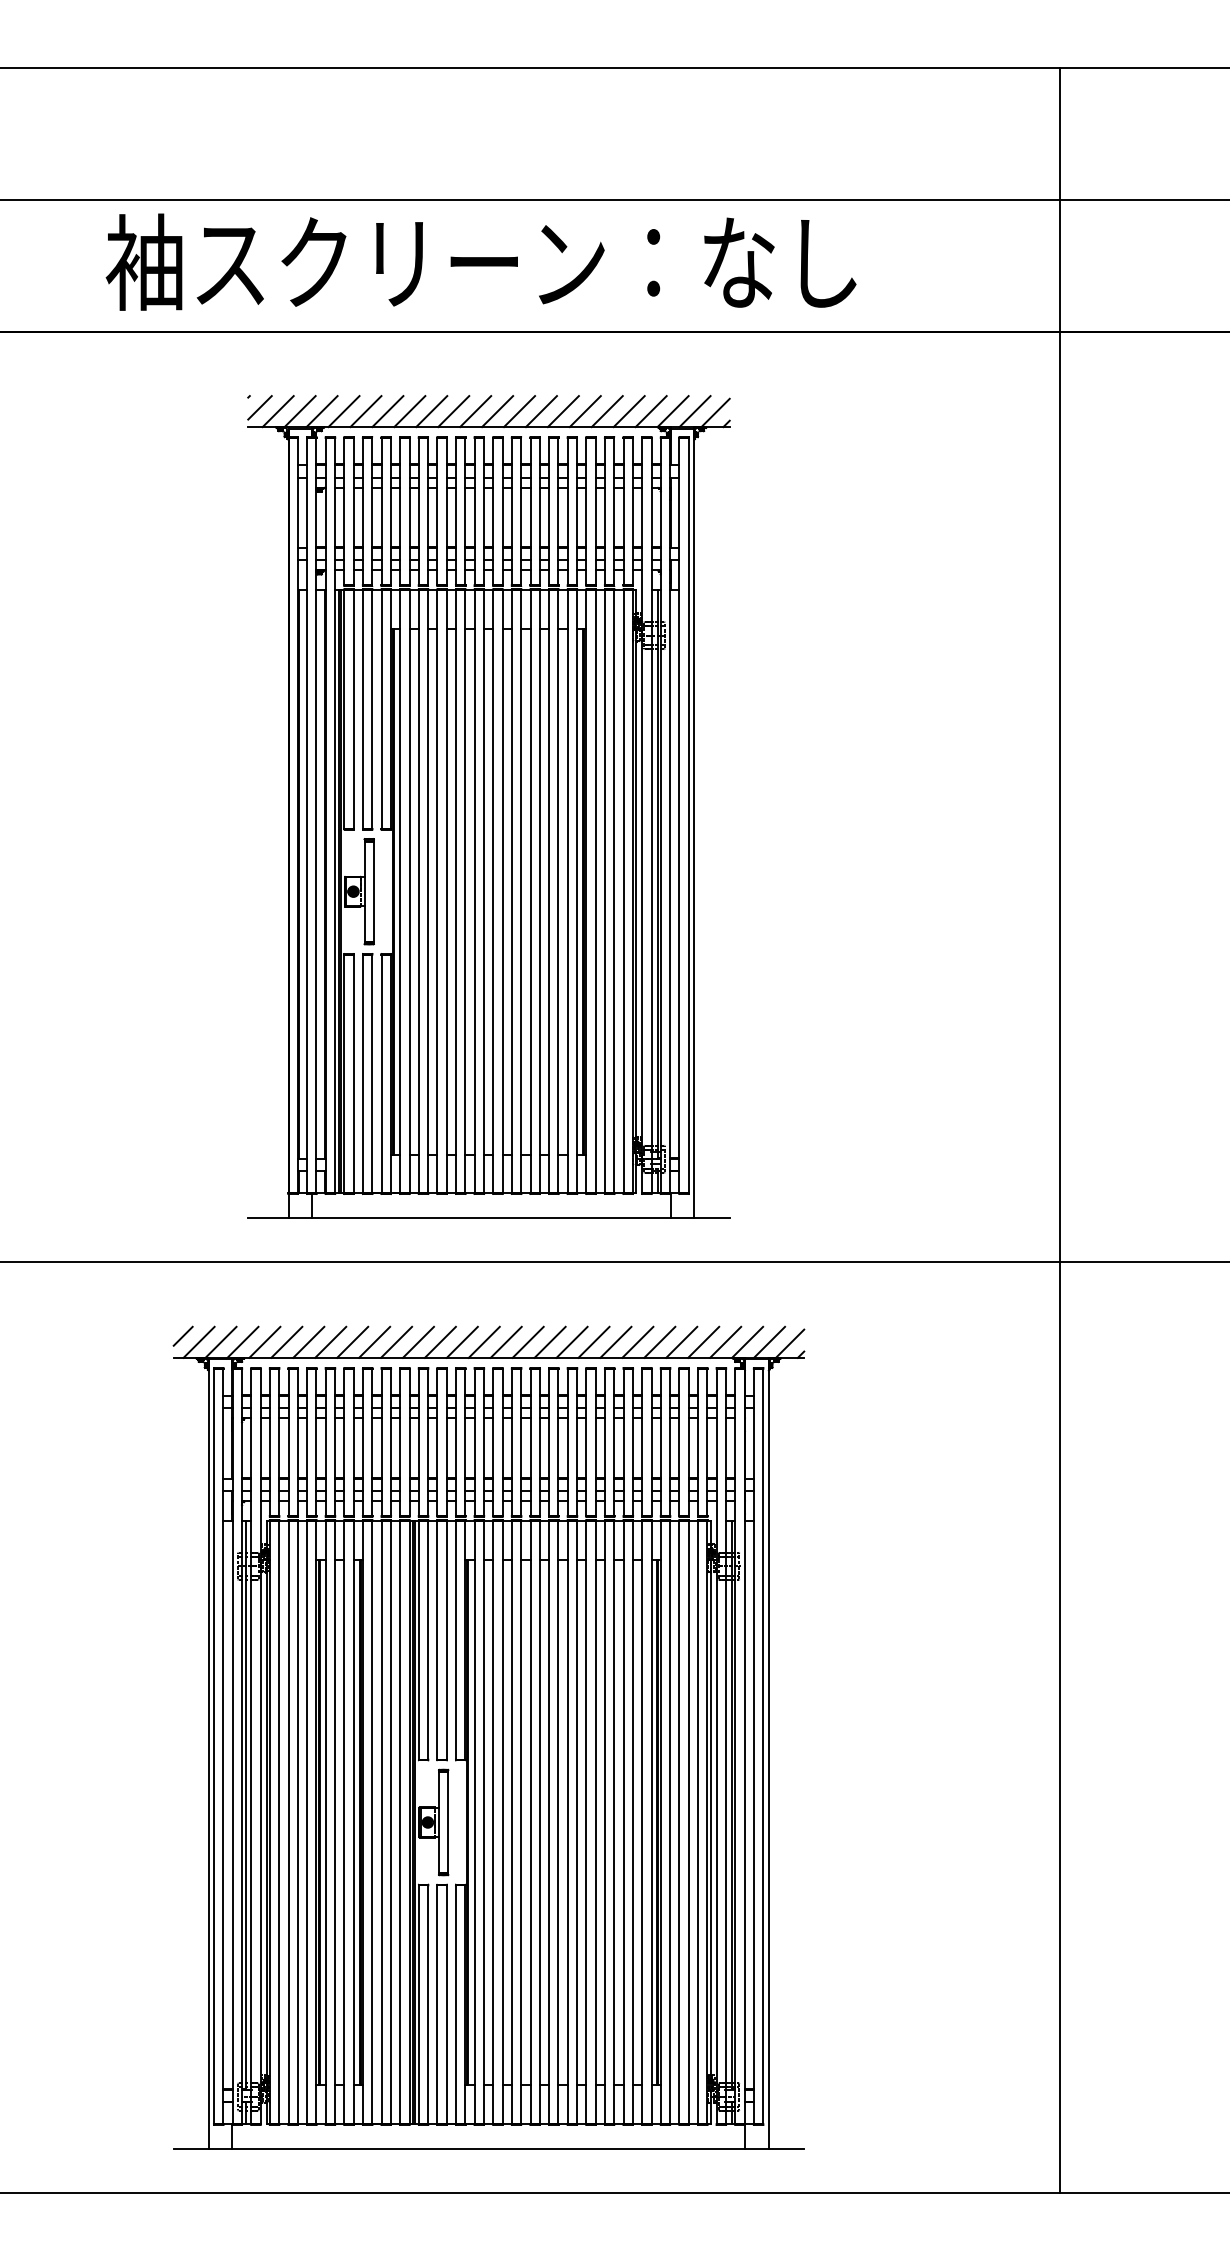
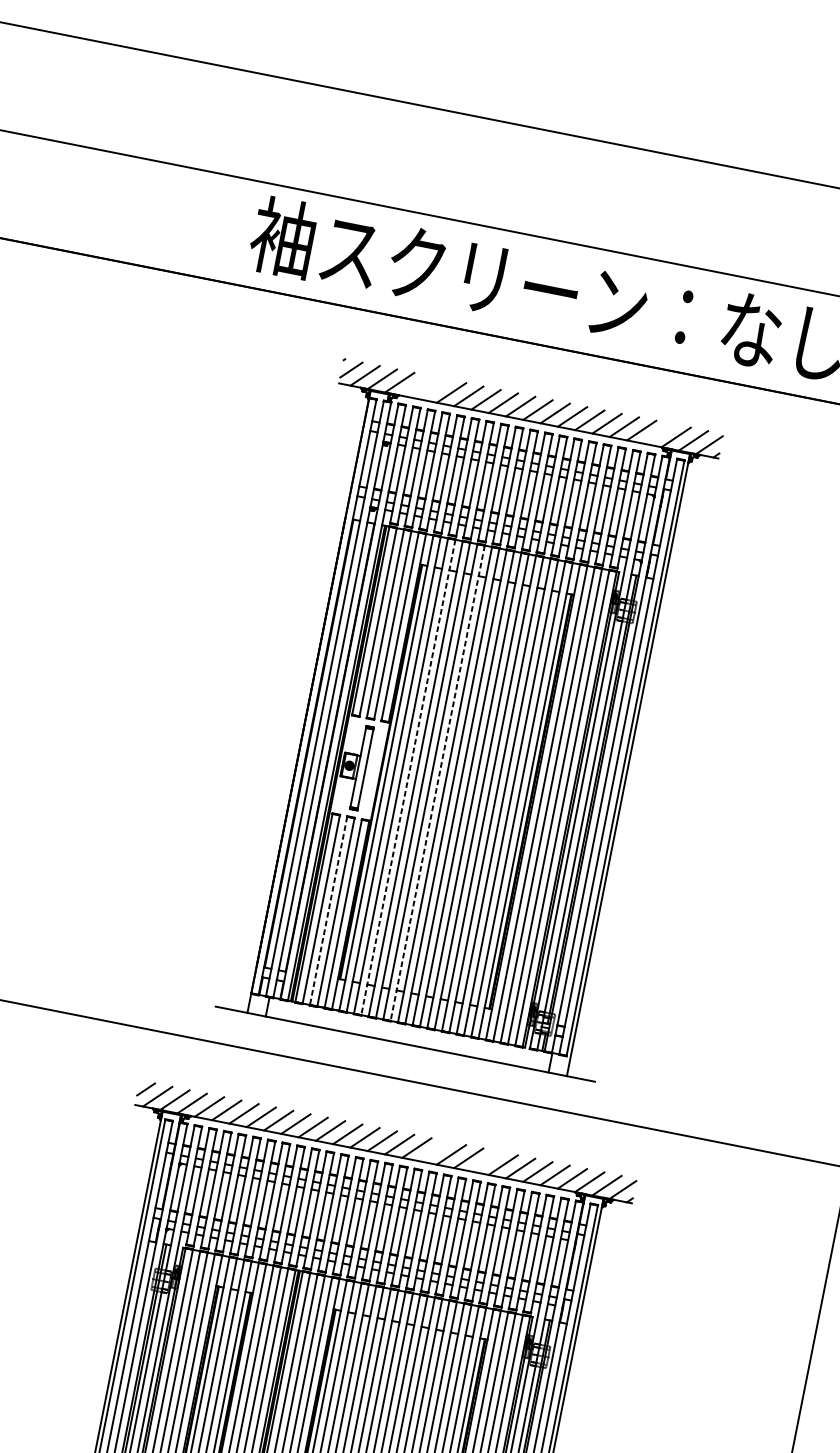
line: (343, 411) -> (416, 385), removed
line: (365, 411) -> (433, 389), removed
line: (650, 411) -> (658, 433), removed
line: (428, 891) -> (408, 777), solid -> dashed
line: (465, 891) -> (437, 783), solid -> dashed
line: (363, 1074) -> (328, 911), solid -> dashed
line: (549, 1341) -> (433, 1150), removed
line: (615, 1341) -> (485, 1160), removed

